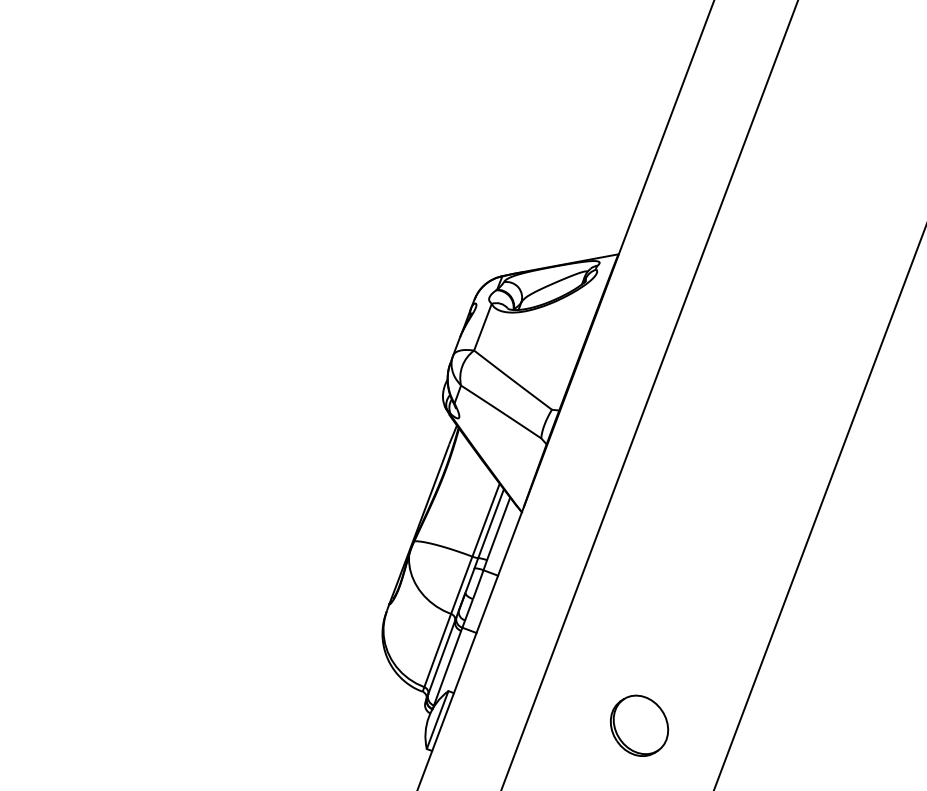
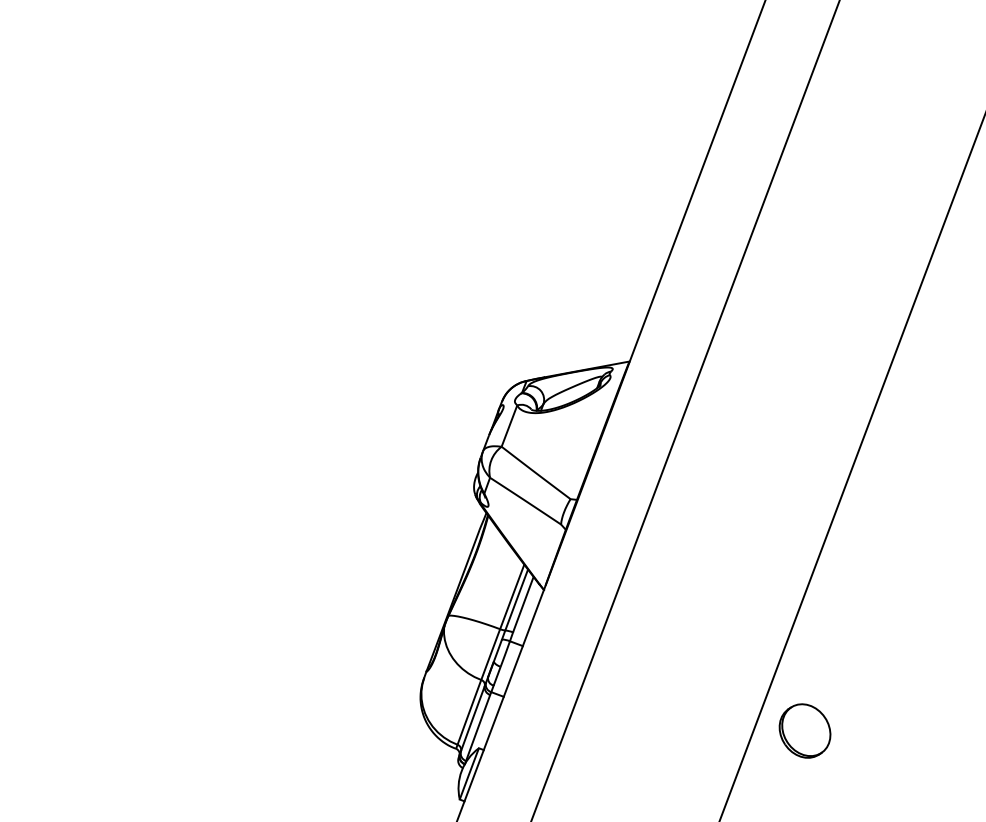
part: (638, 725) -> (804, 730), moved

